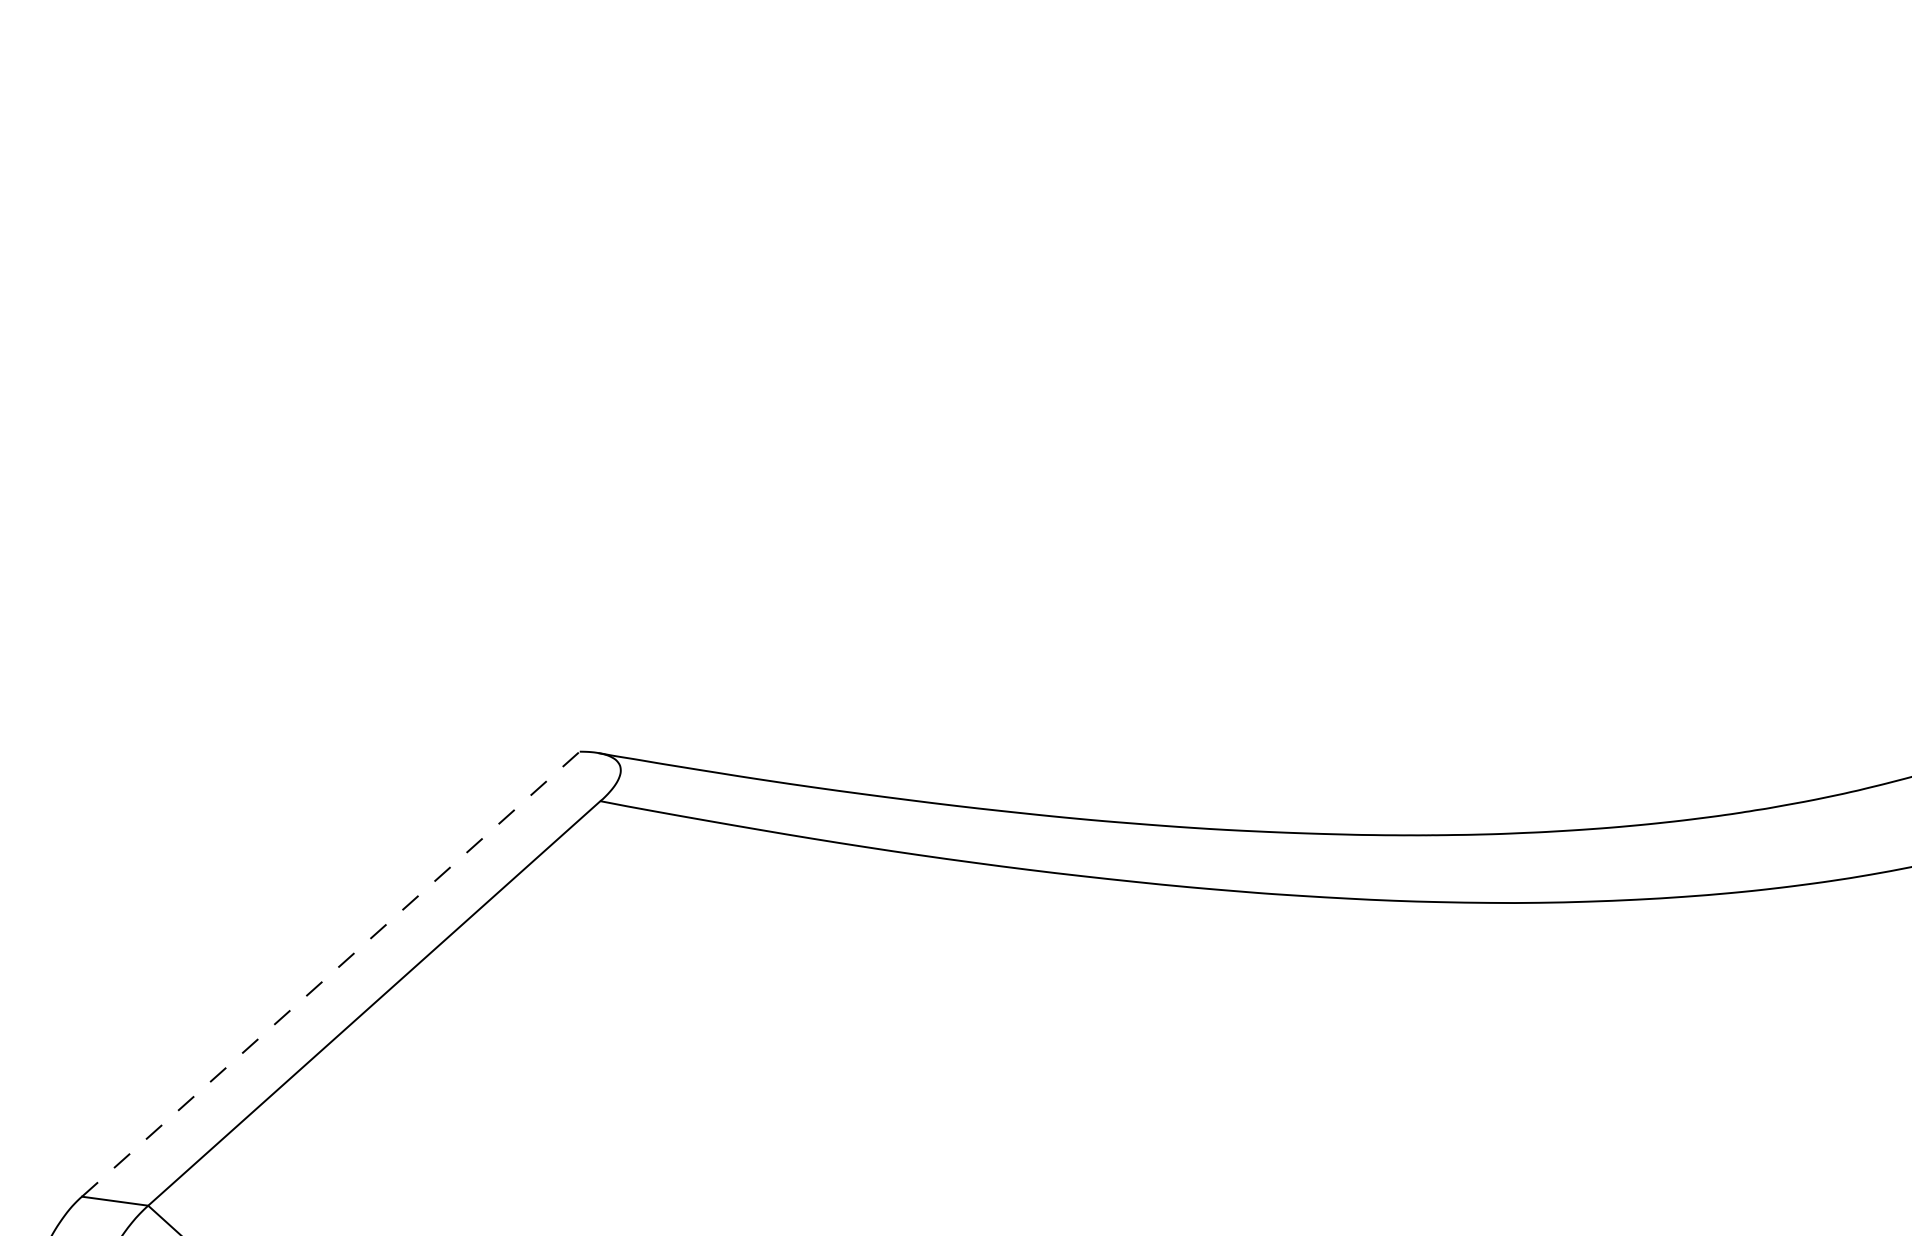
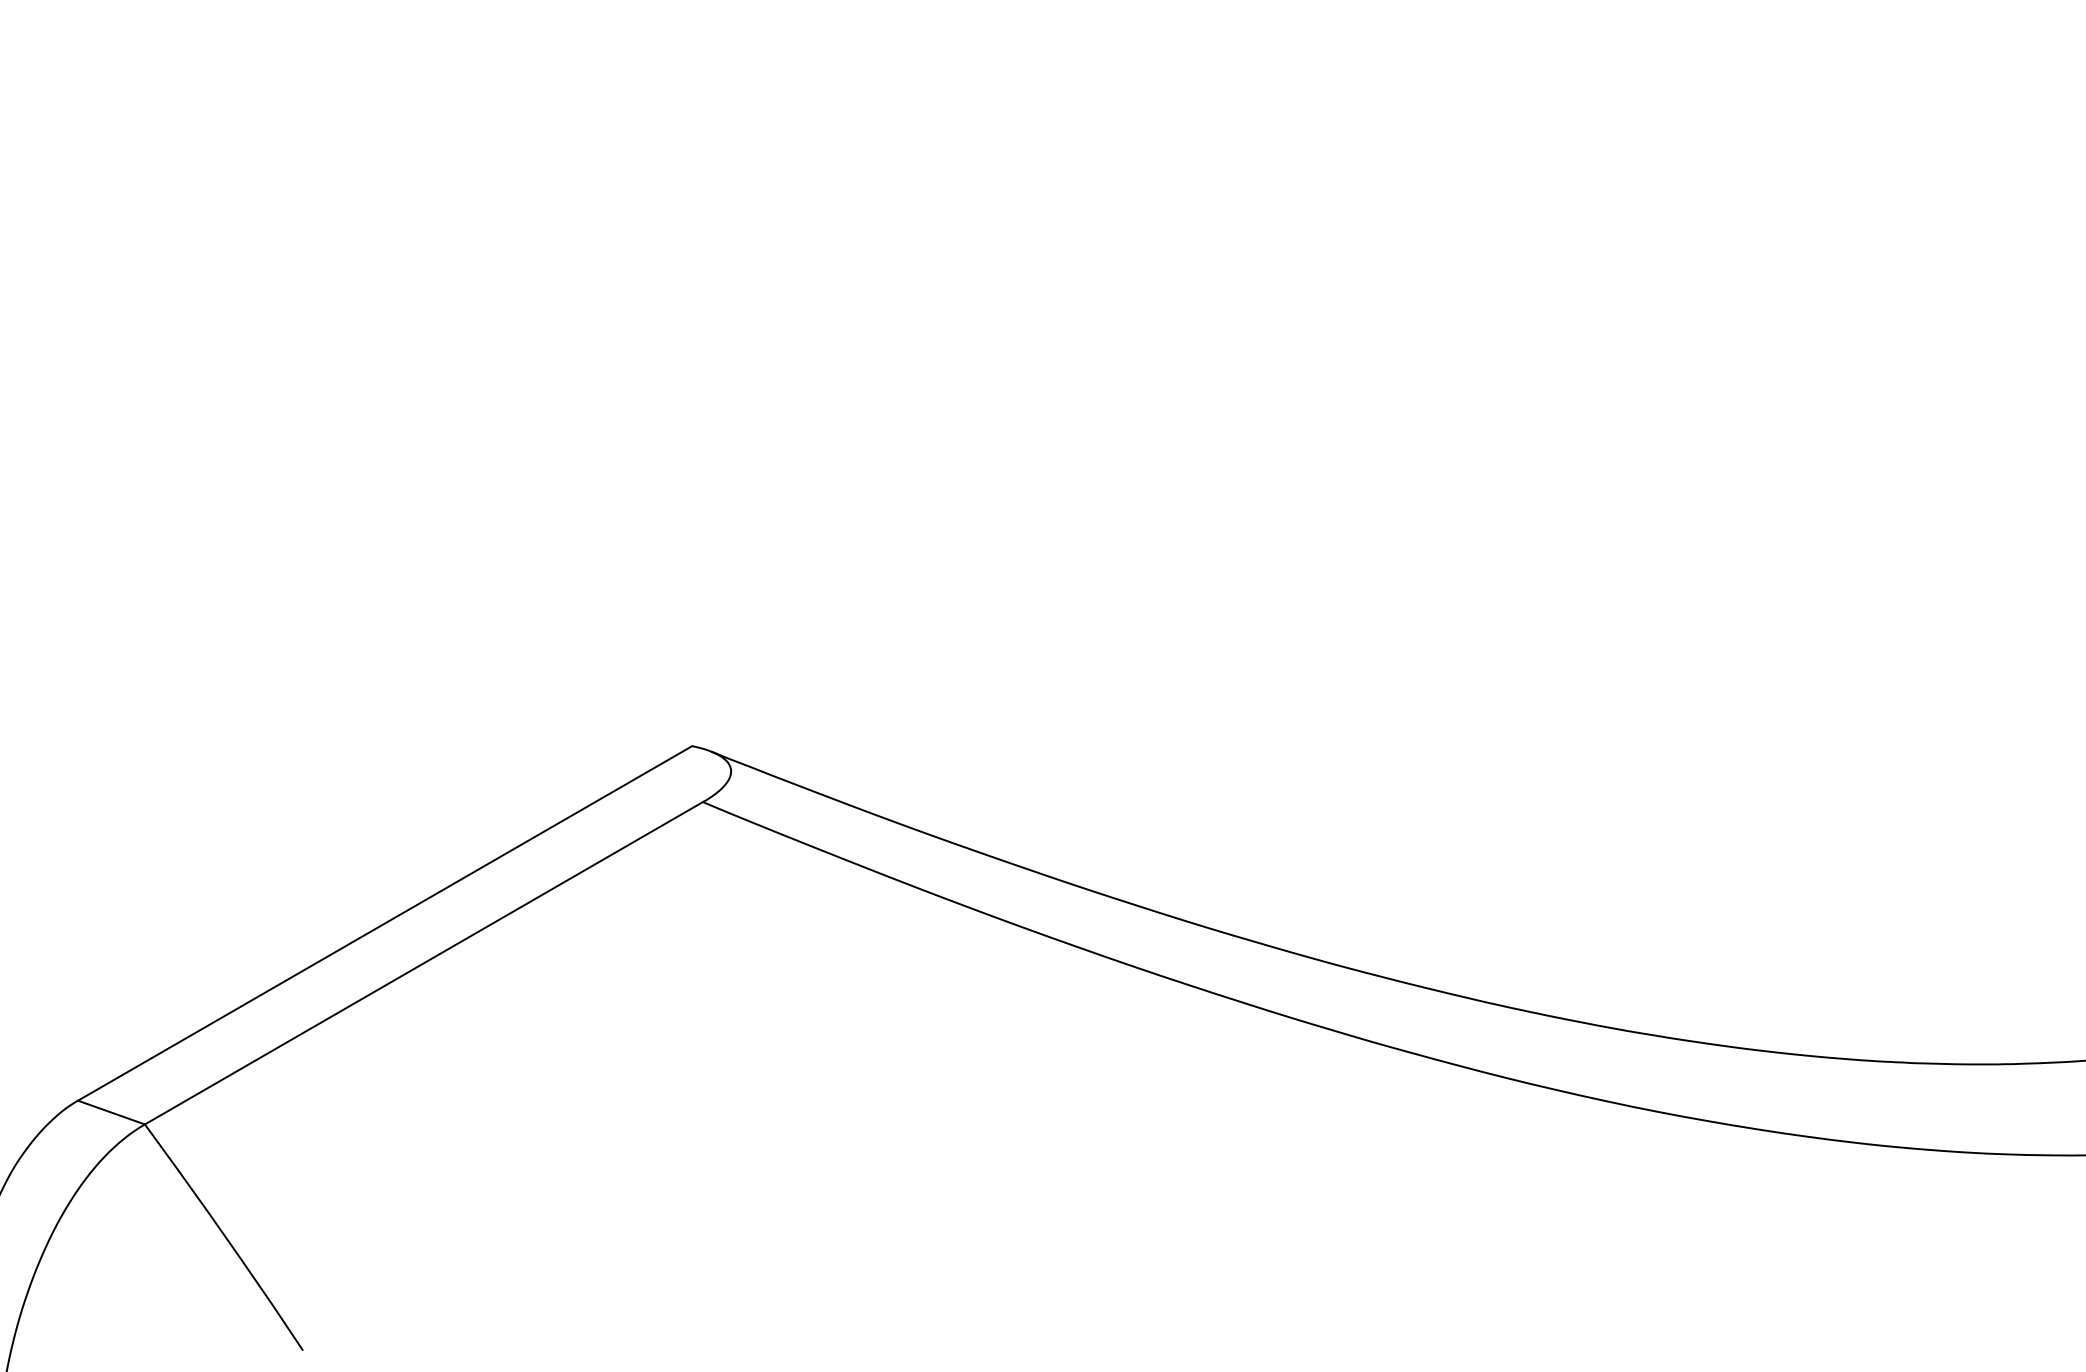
line: (331, 974) -> (385, 923), dashed -> solid

